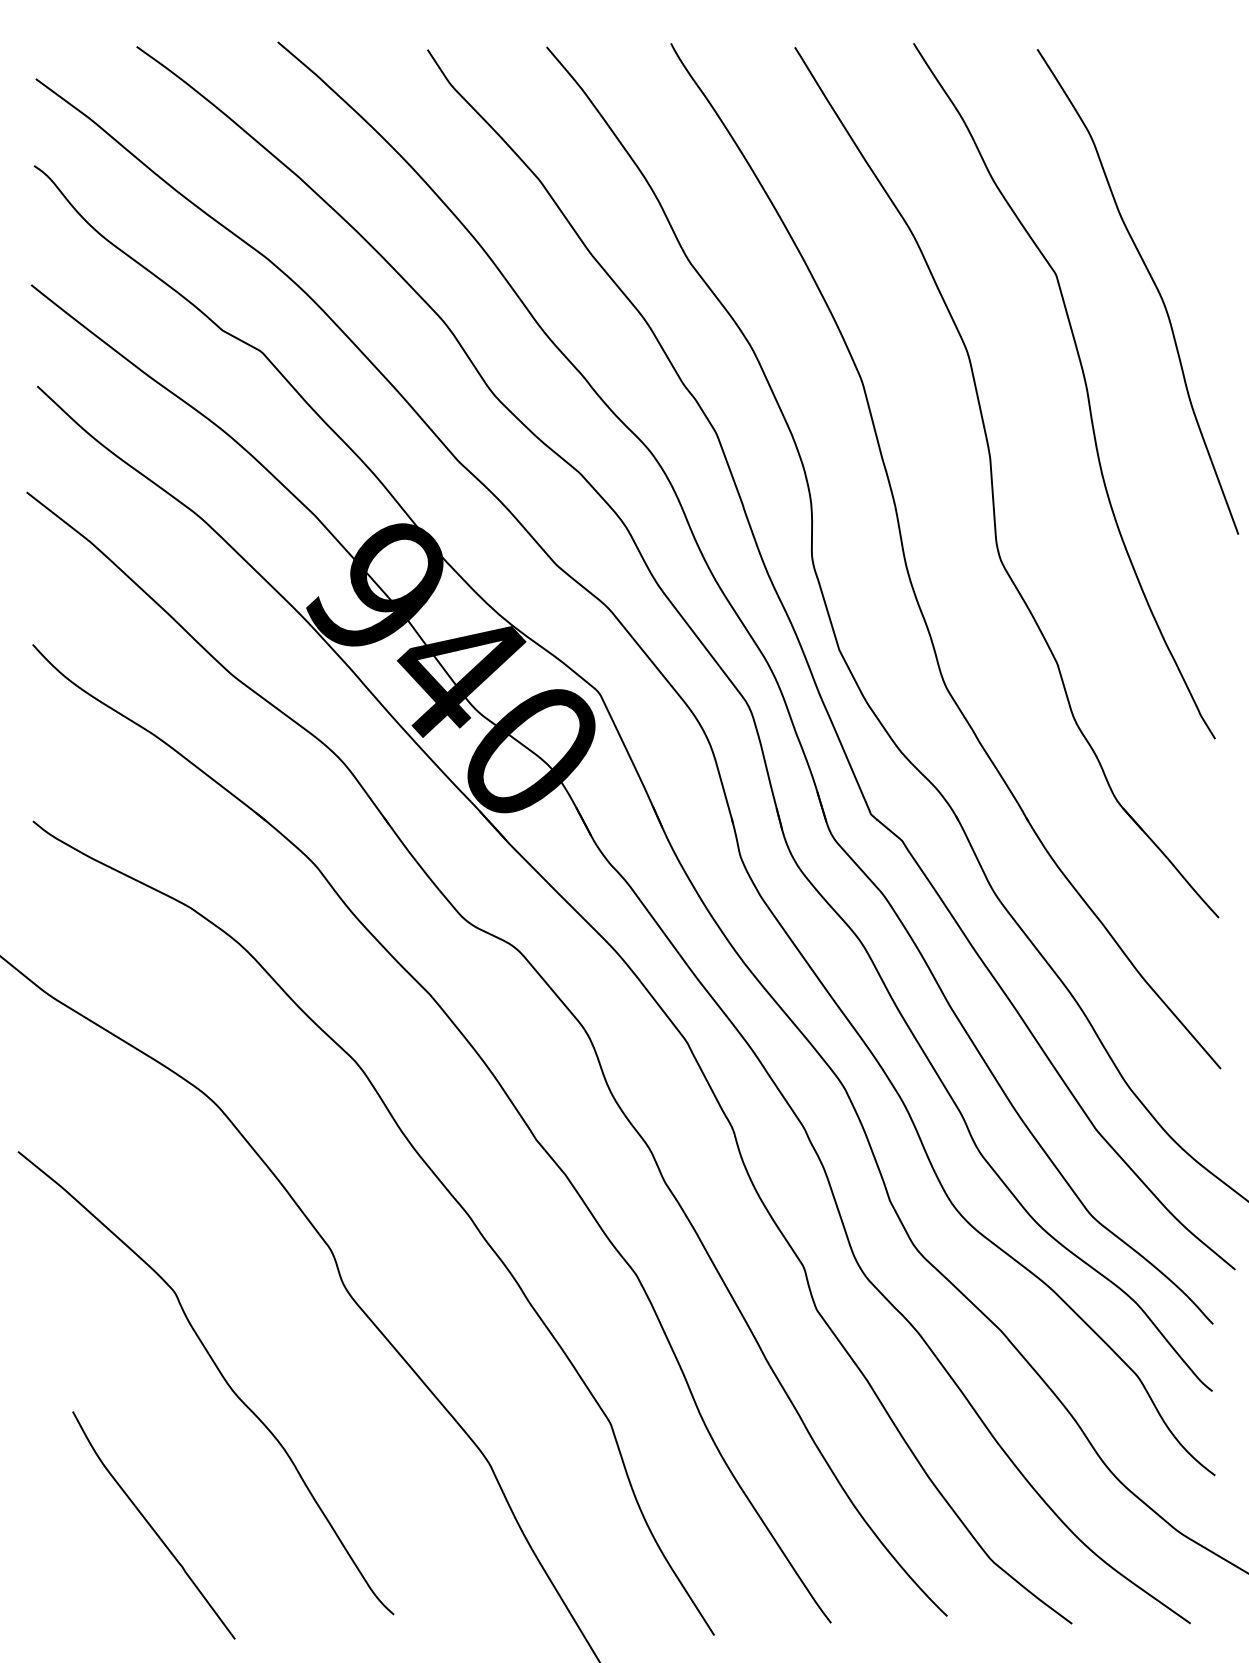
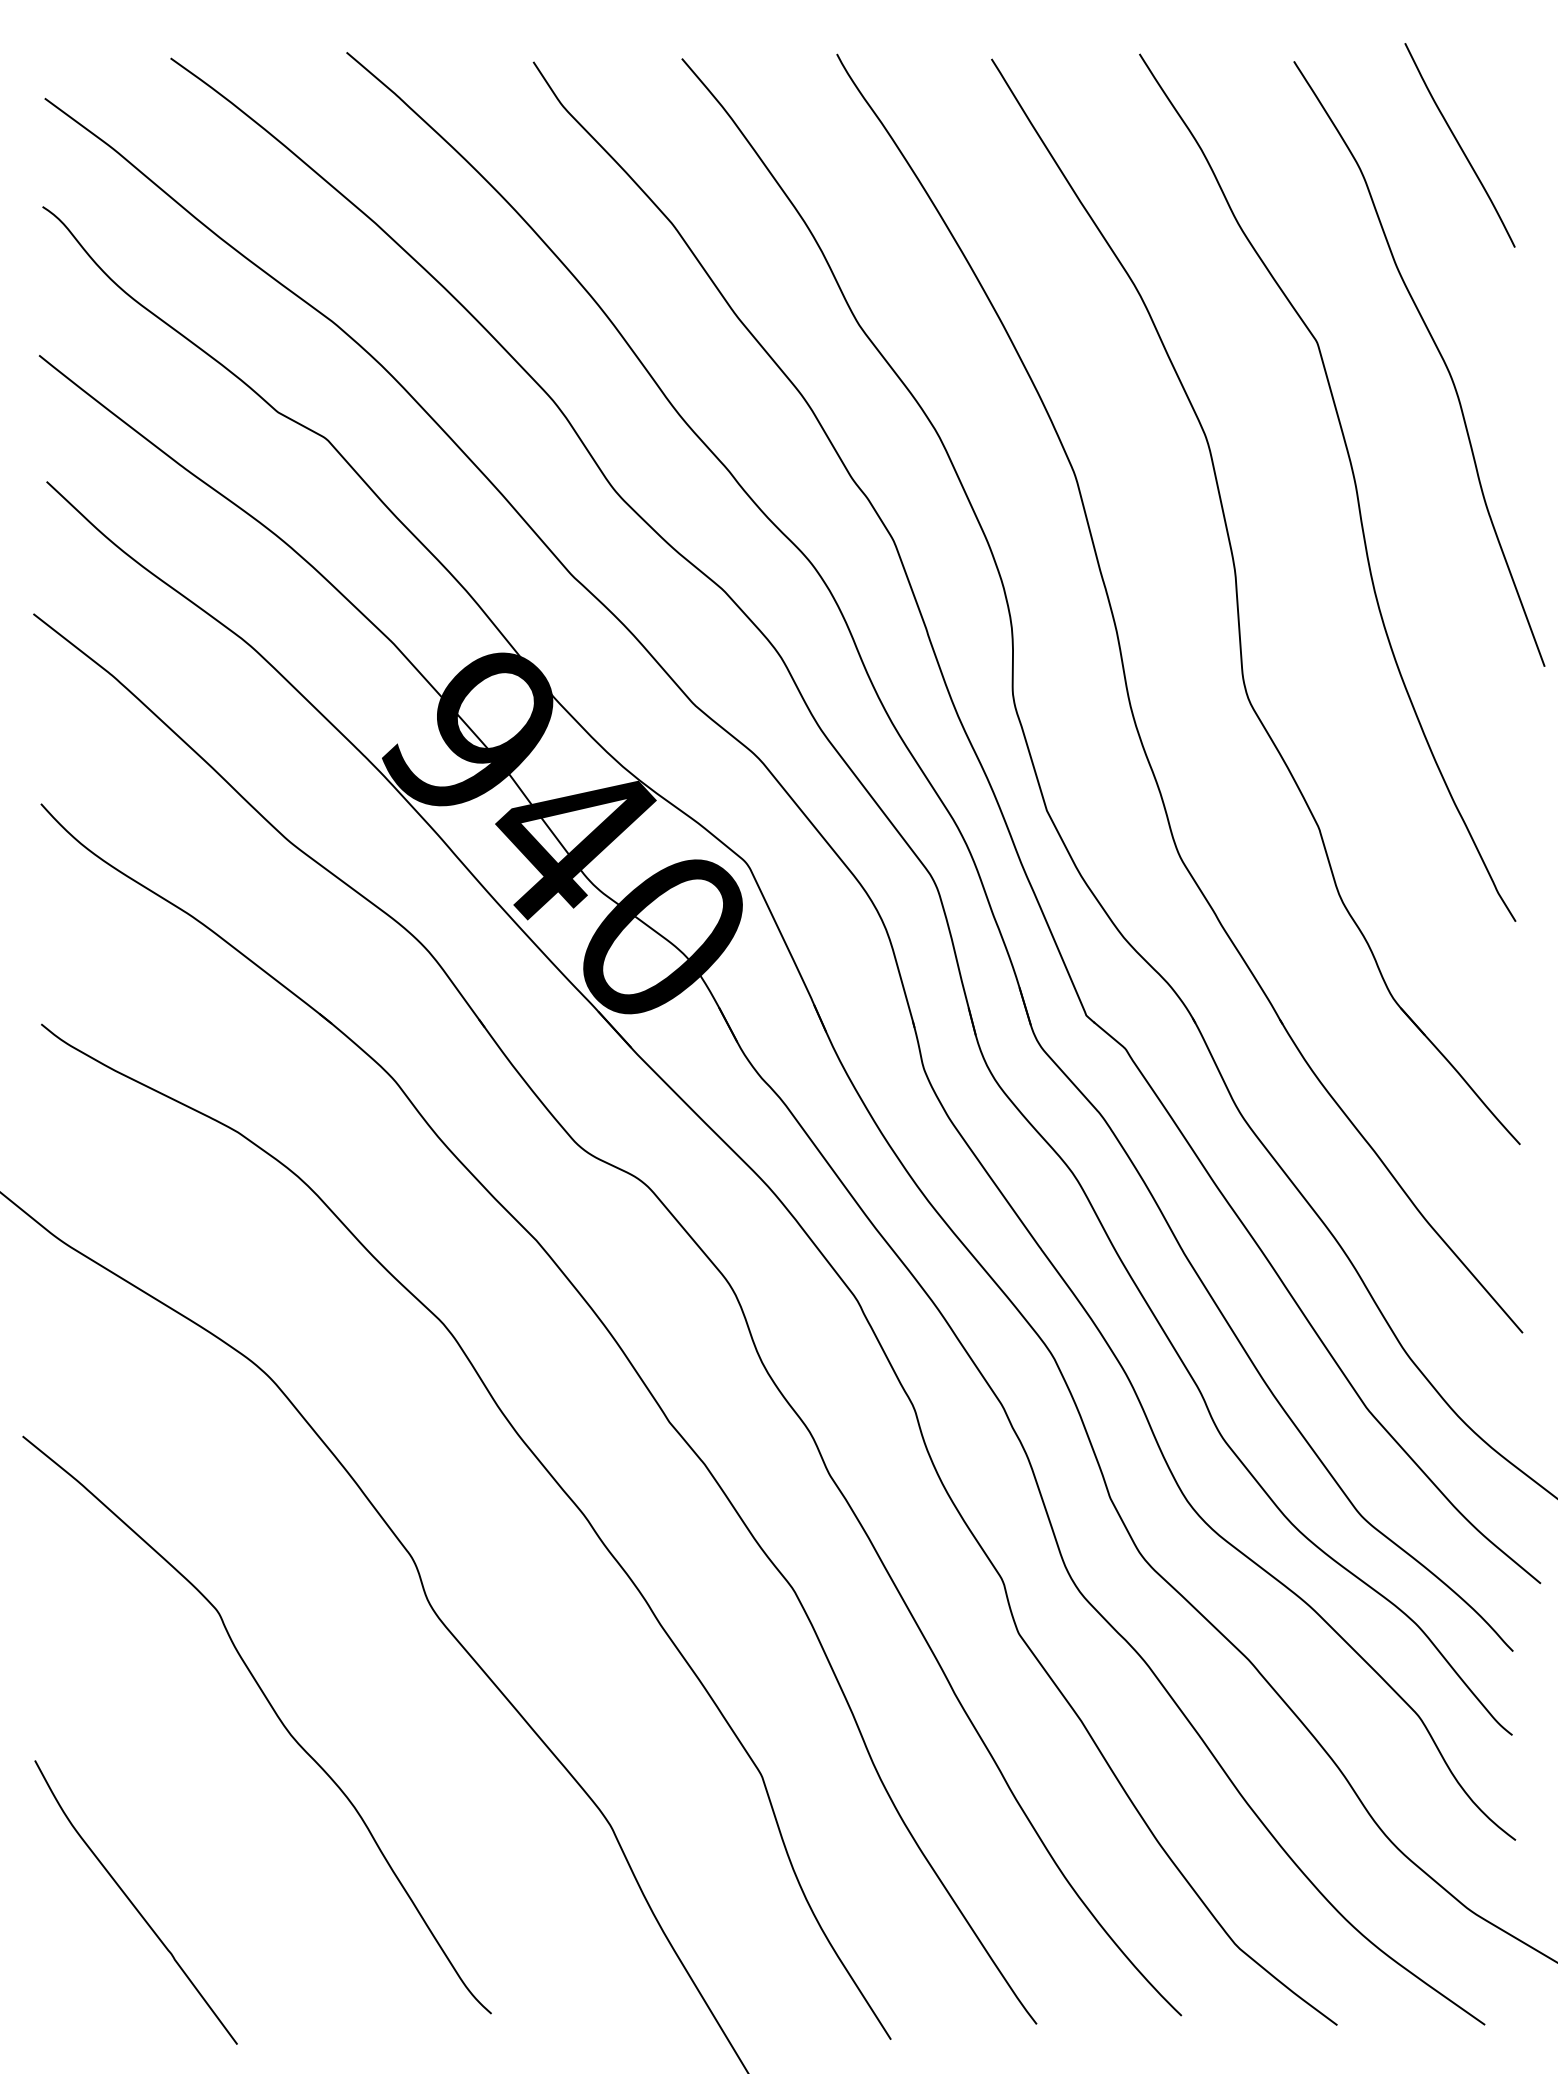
curve: (1170, 116) -> (1459, 145), added
curve: (151, 1526) -> (133, 1903), moved

